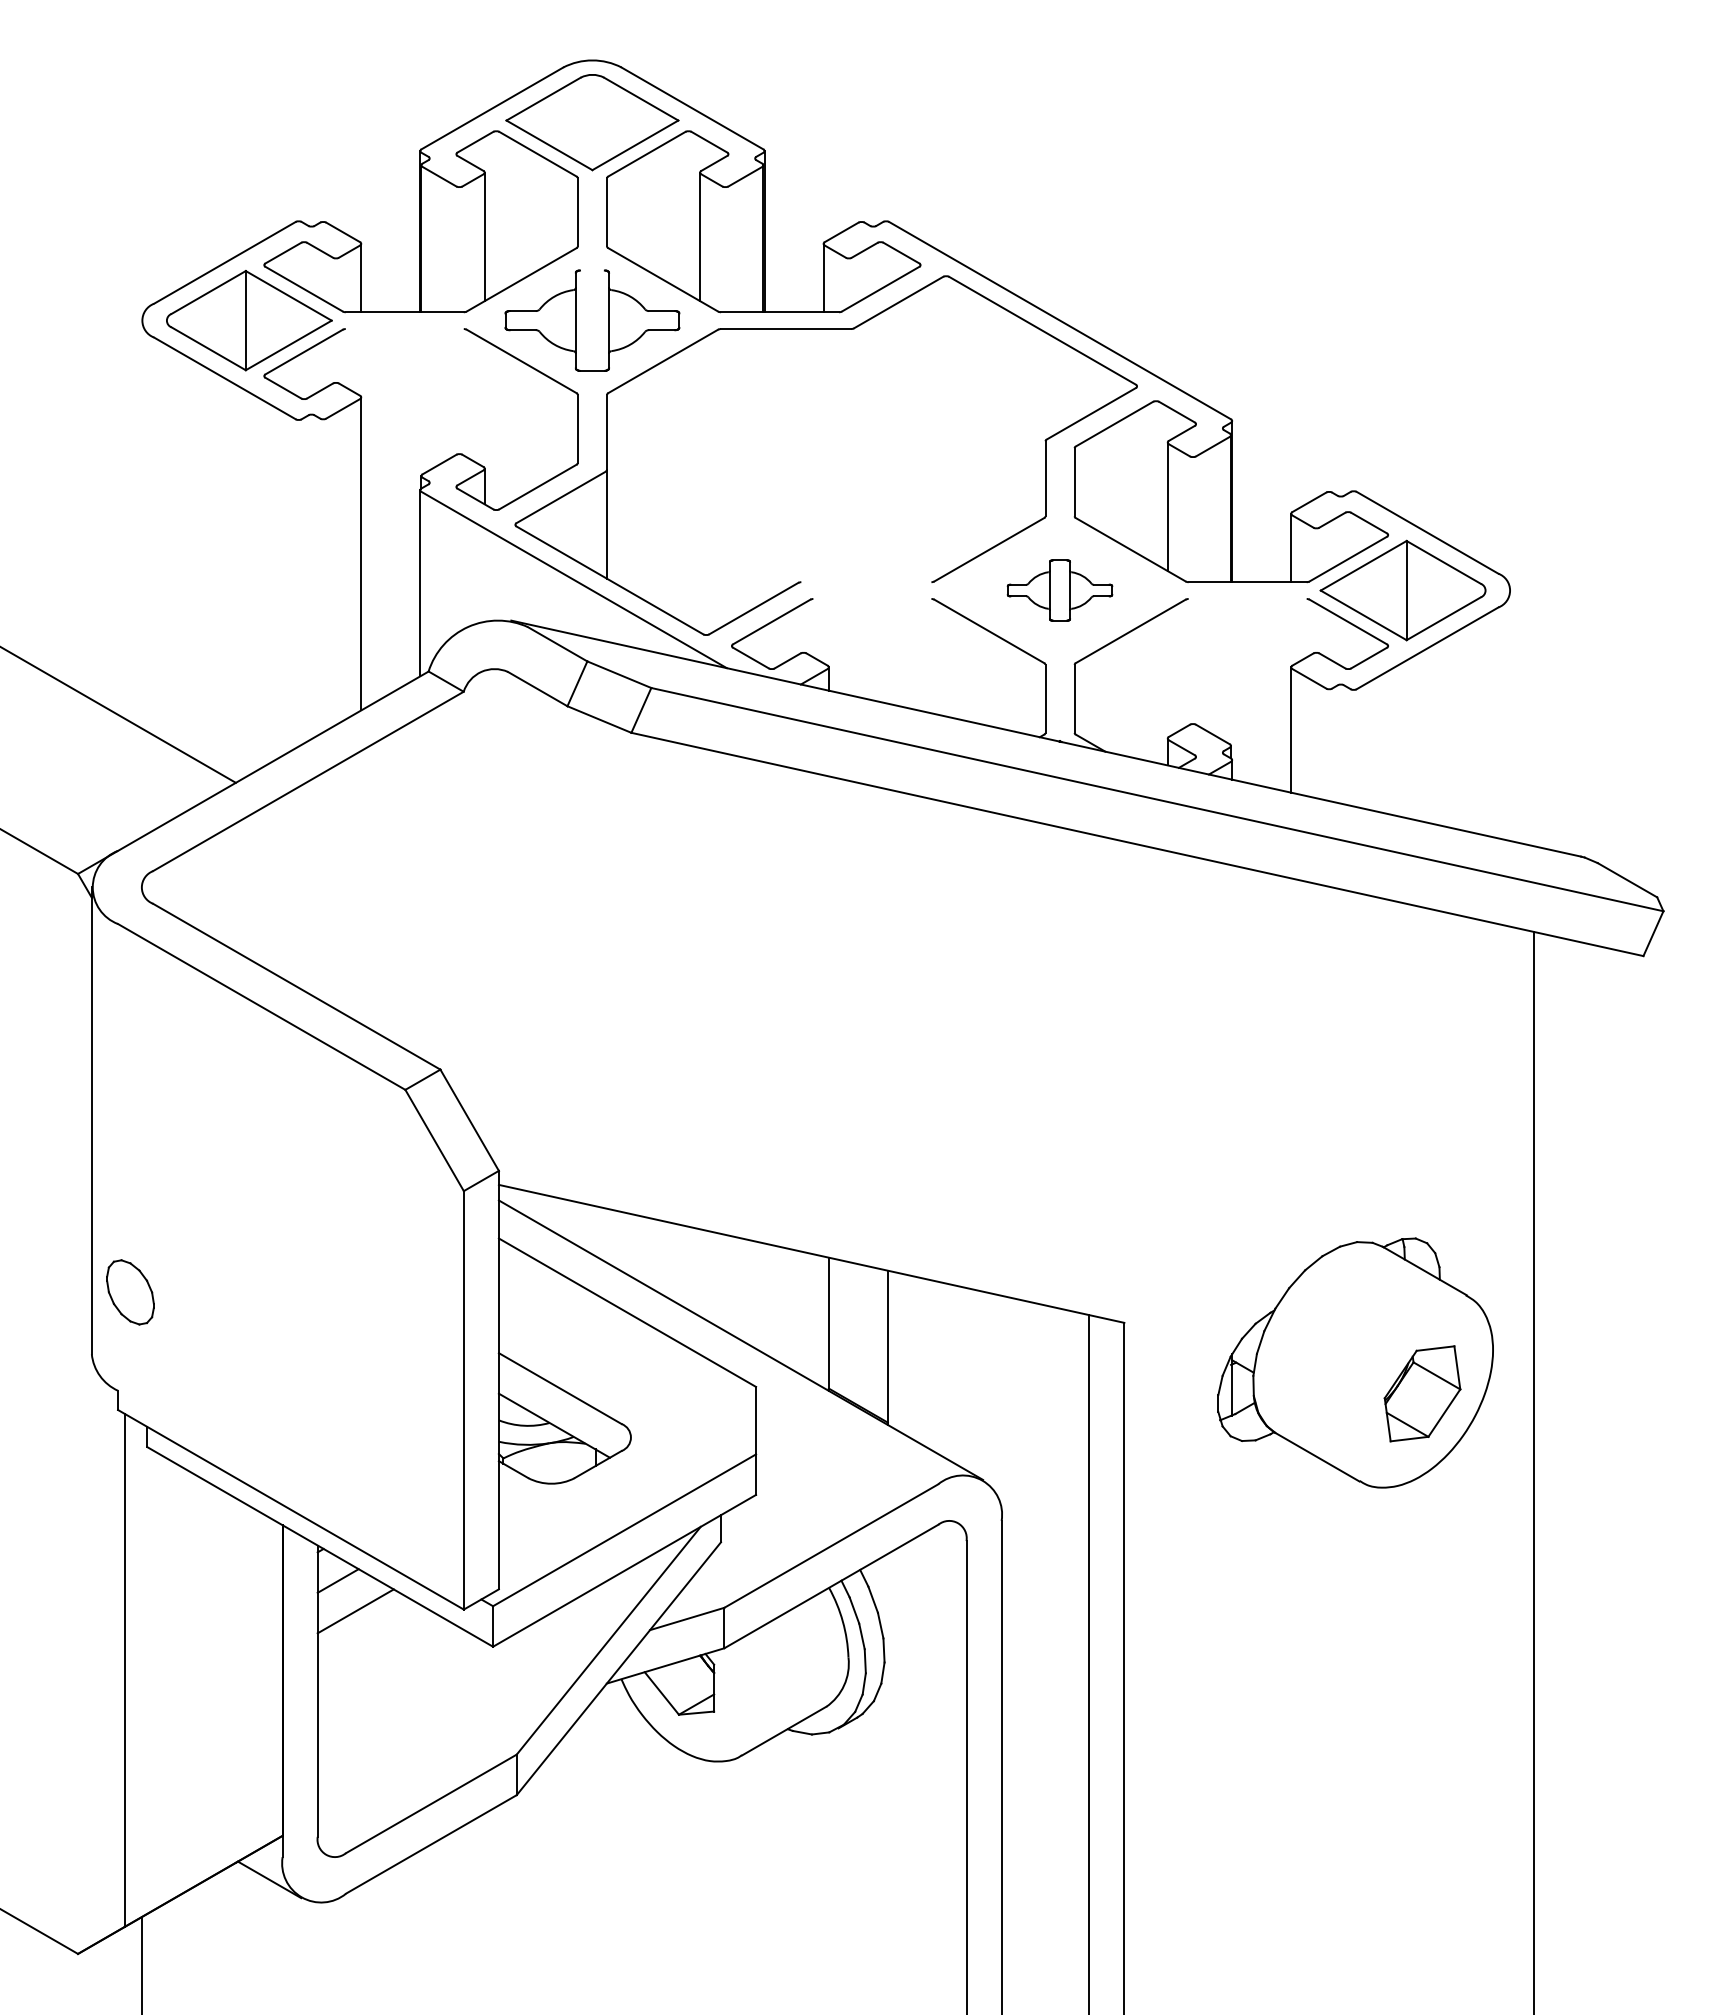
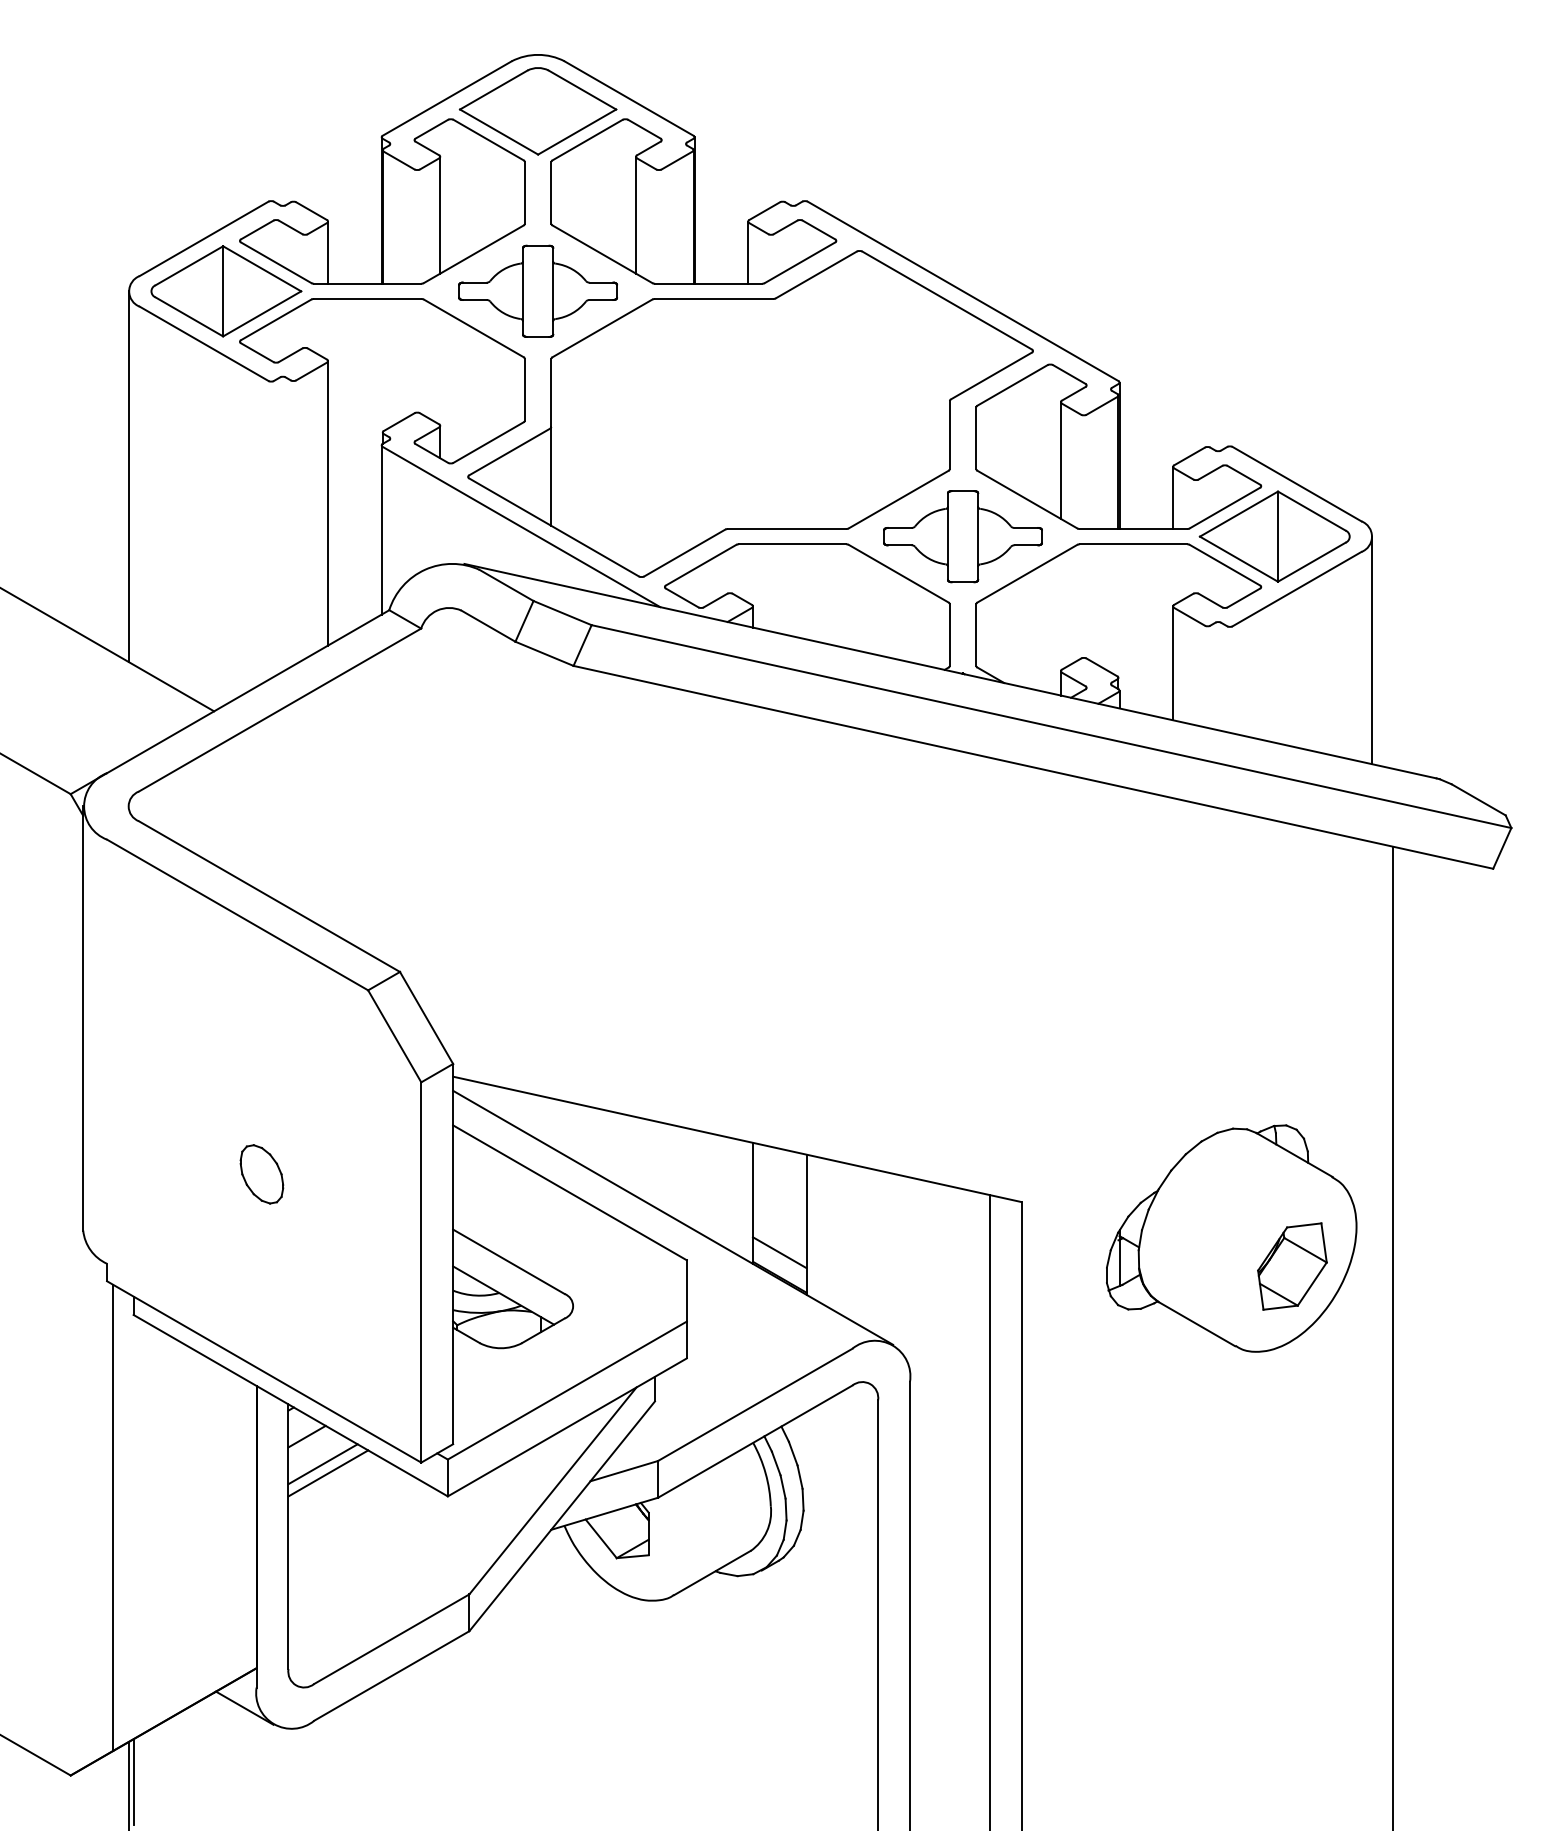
line: (592, 270) -> (538, 245), added
line: (404, 329) -> (367, 299), added
line: (141, 524) -> (128, 476), added
line: (866, 582) -> (787, 529), added
part: (1059, 590) -> (962, 536), size x1.67
line: (872, 598) -> (792, 543), added
line: (1247, 598) -> (1133, 543), added
line: (1510, 715) -> (1372, 650), added
part: (130, 1292) -> (261, 1174), moved
line: (857, 1378) -> (779, 1252), added
line: (361, 1621) -> (328, 1473), added
line: (148, 1960) -> (134, 1781), added

